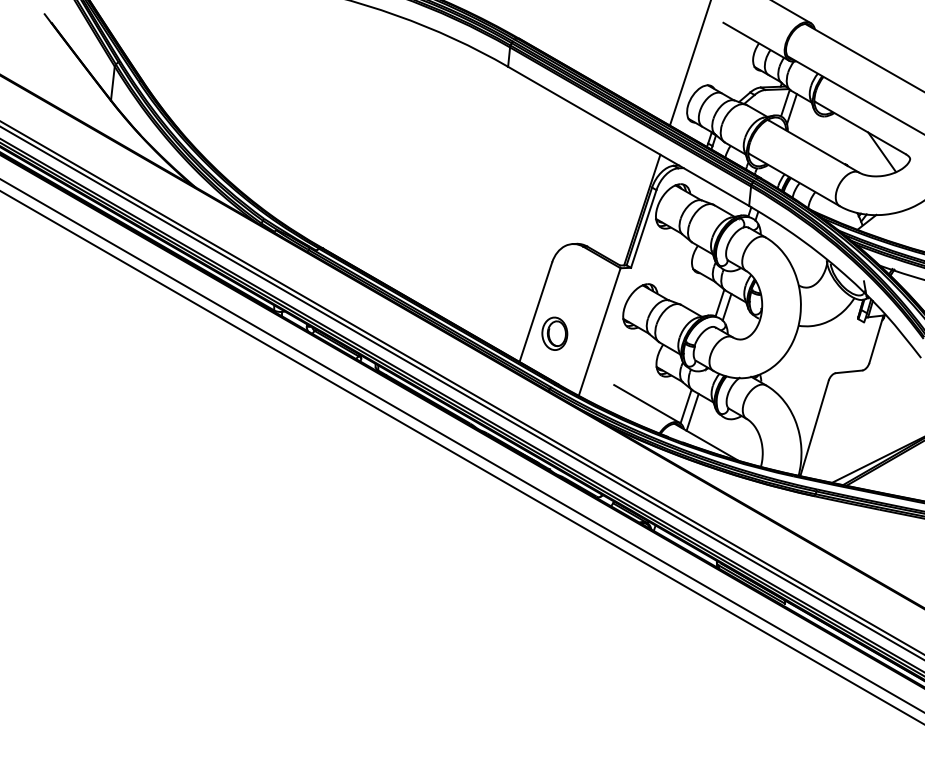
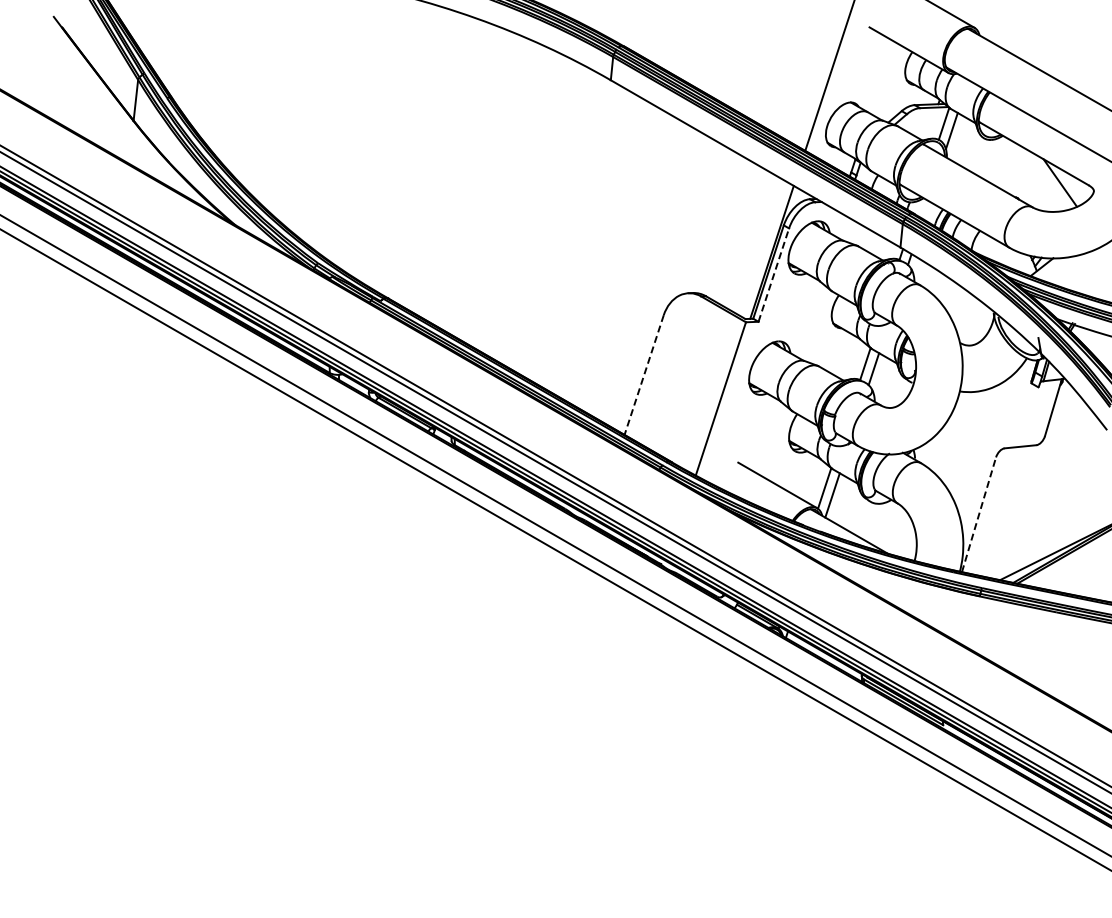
line: (643, 228) -> (773, 274), solid -> dashed
line: (536, 312) -> (644, 375), solid -> dashed
part: (554, 333) -> (666, 400), removed
line: (814, 428) -> (979, 514), solid -> dashed

